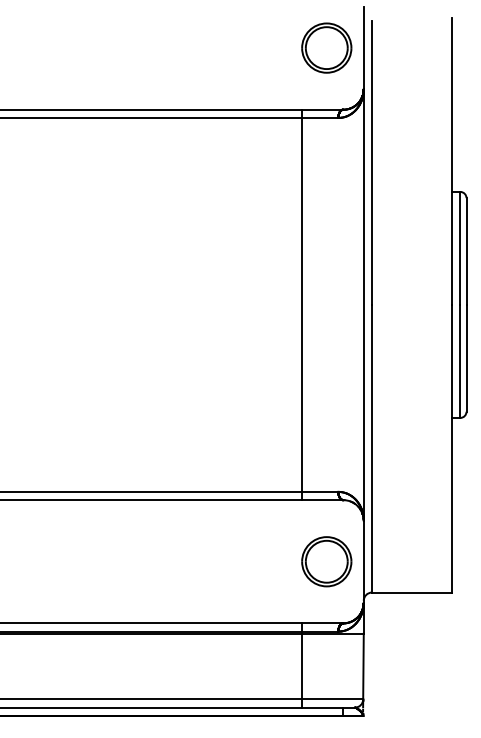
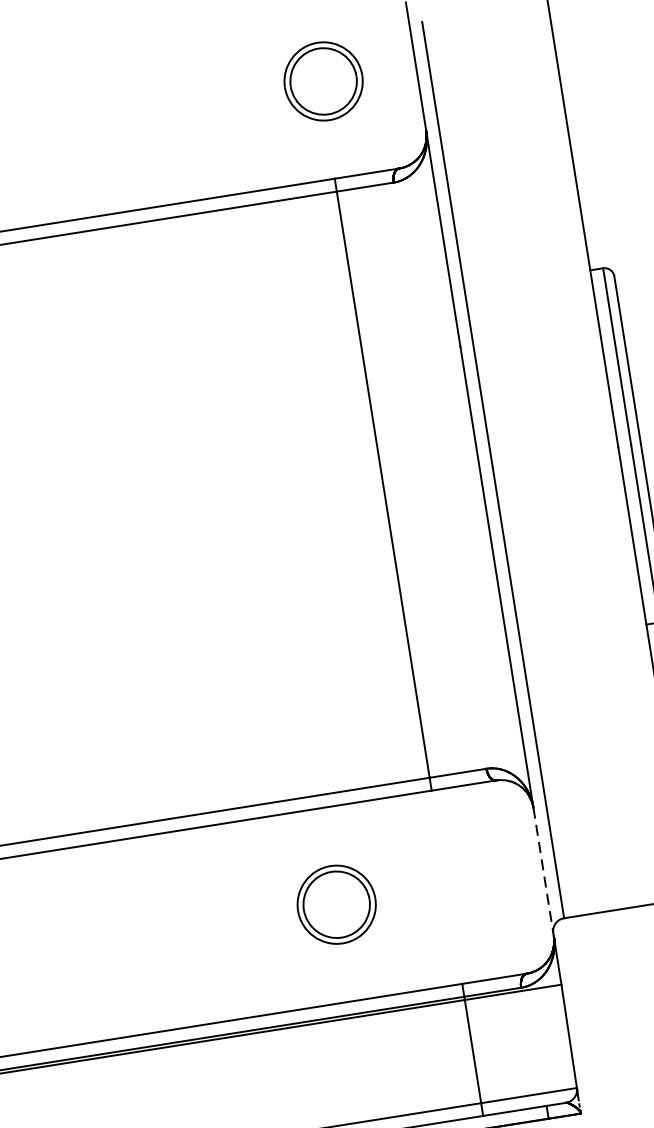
part: (326, 47) -> (323, 80), moved
part: (326, 561) -> (336, 904), moved
line: (363, 562) -> (543, 873), solid -> dashed

